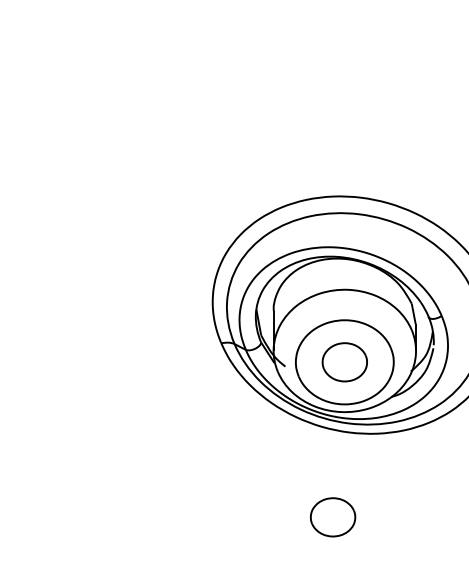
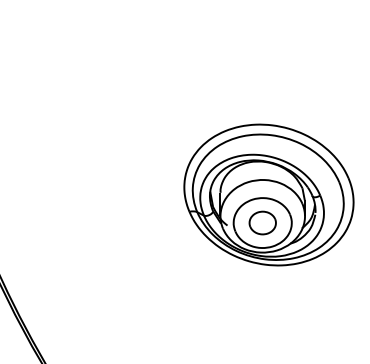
part: (332, 516) -> (255, 314), removed

